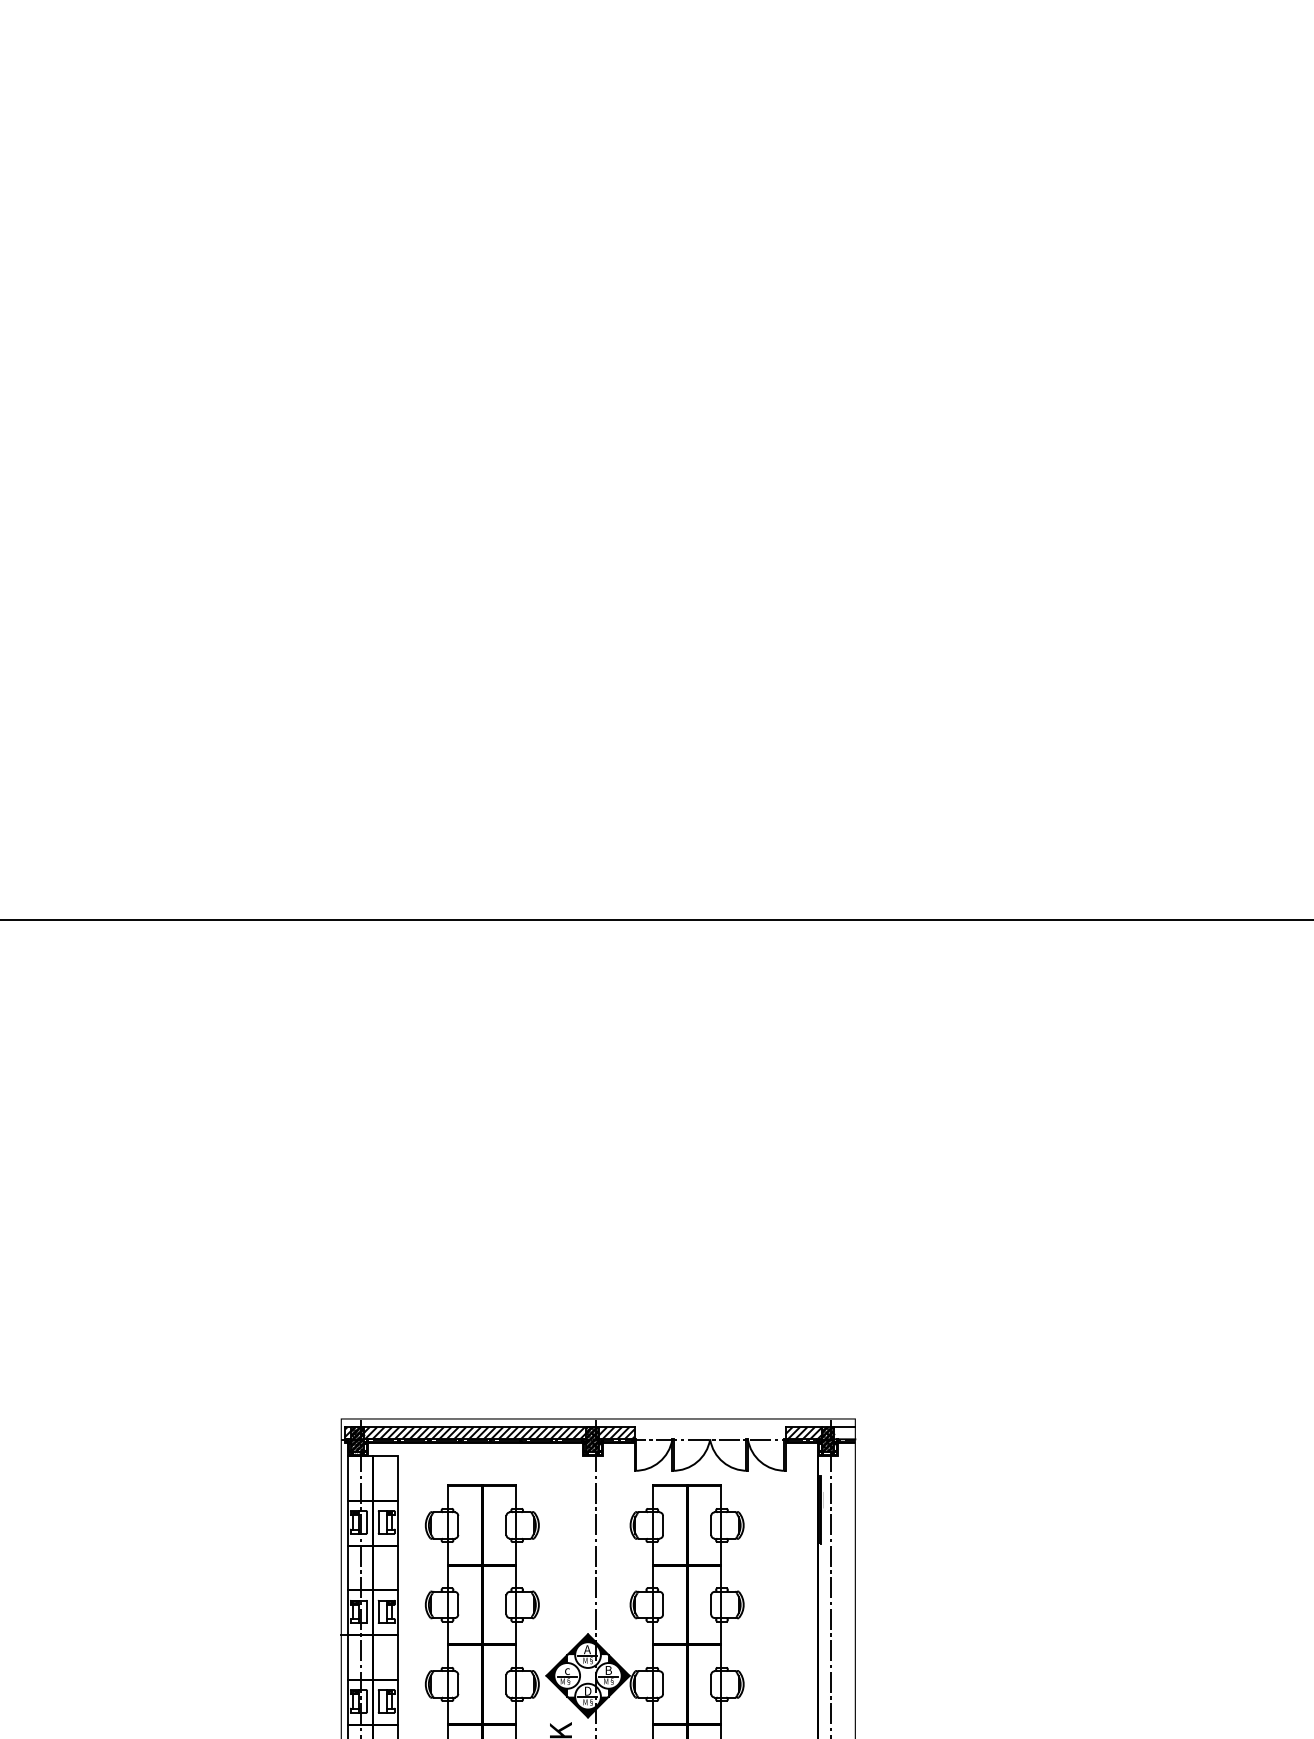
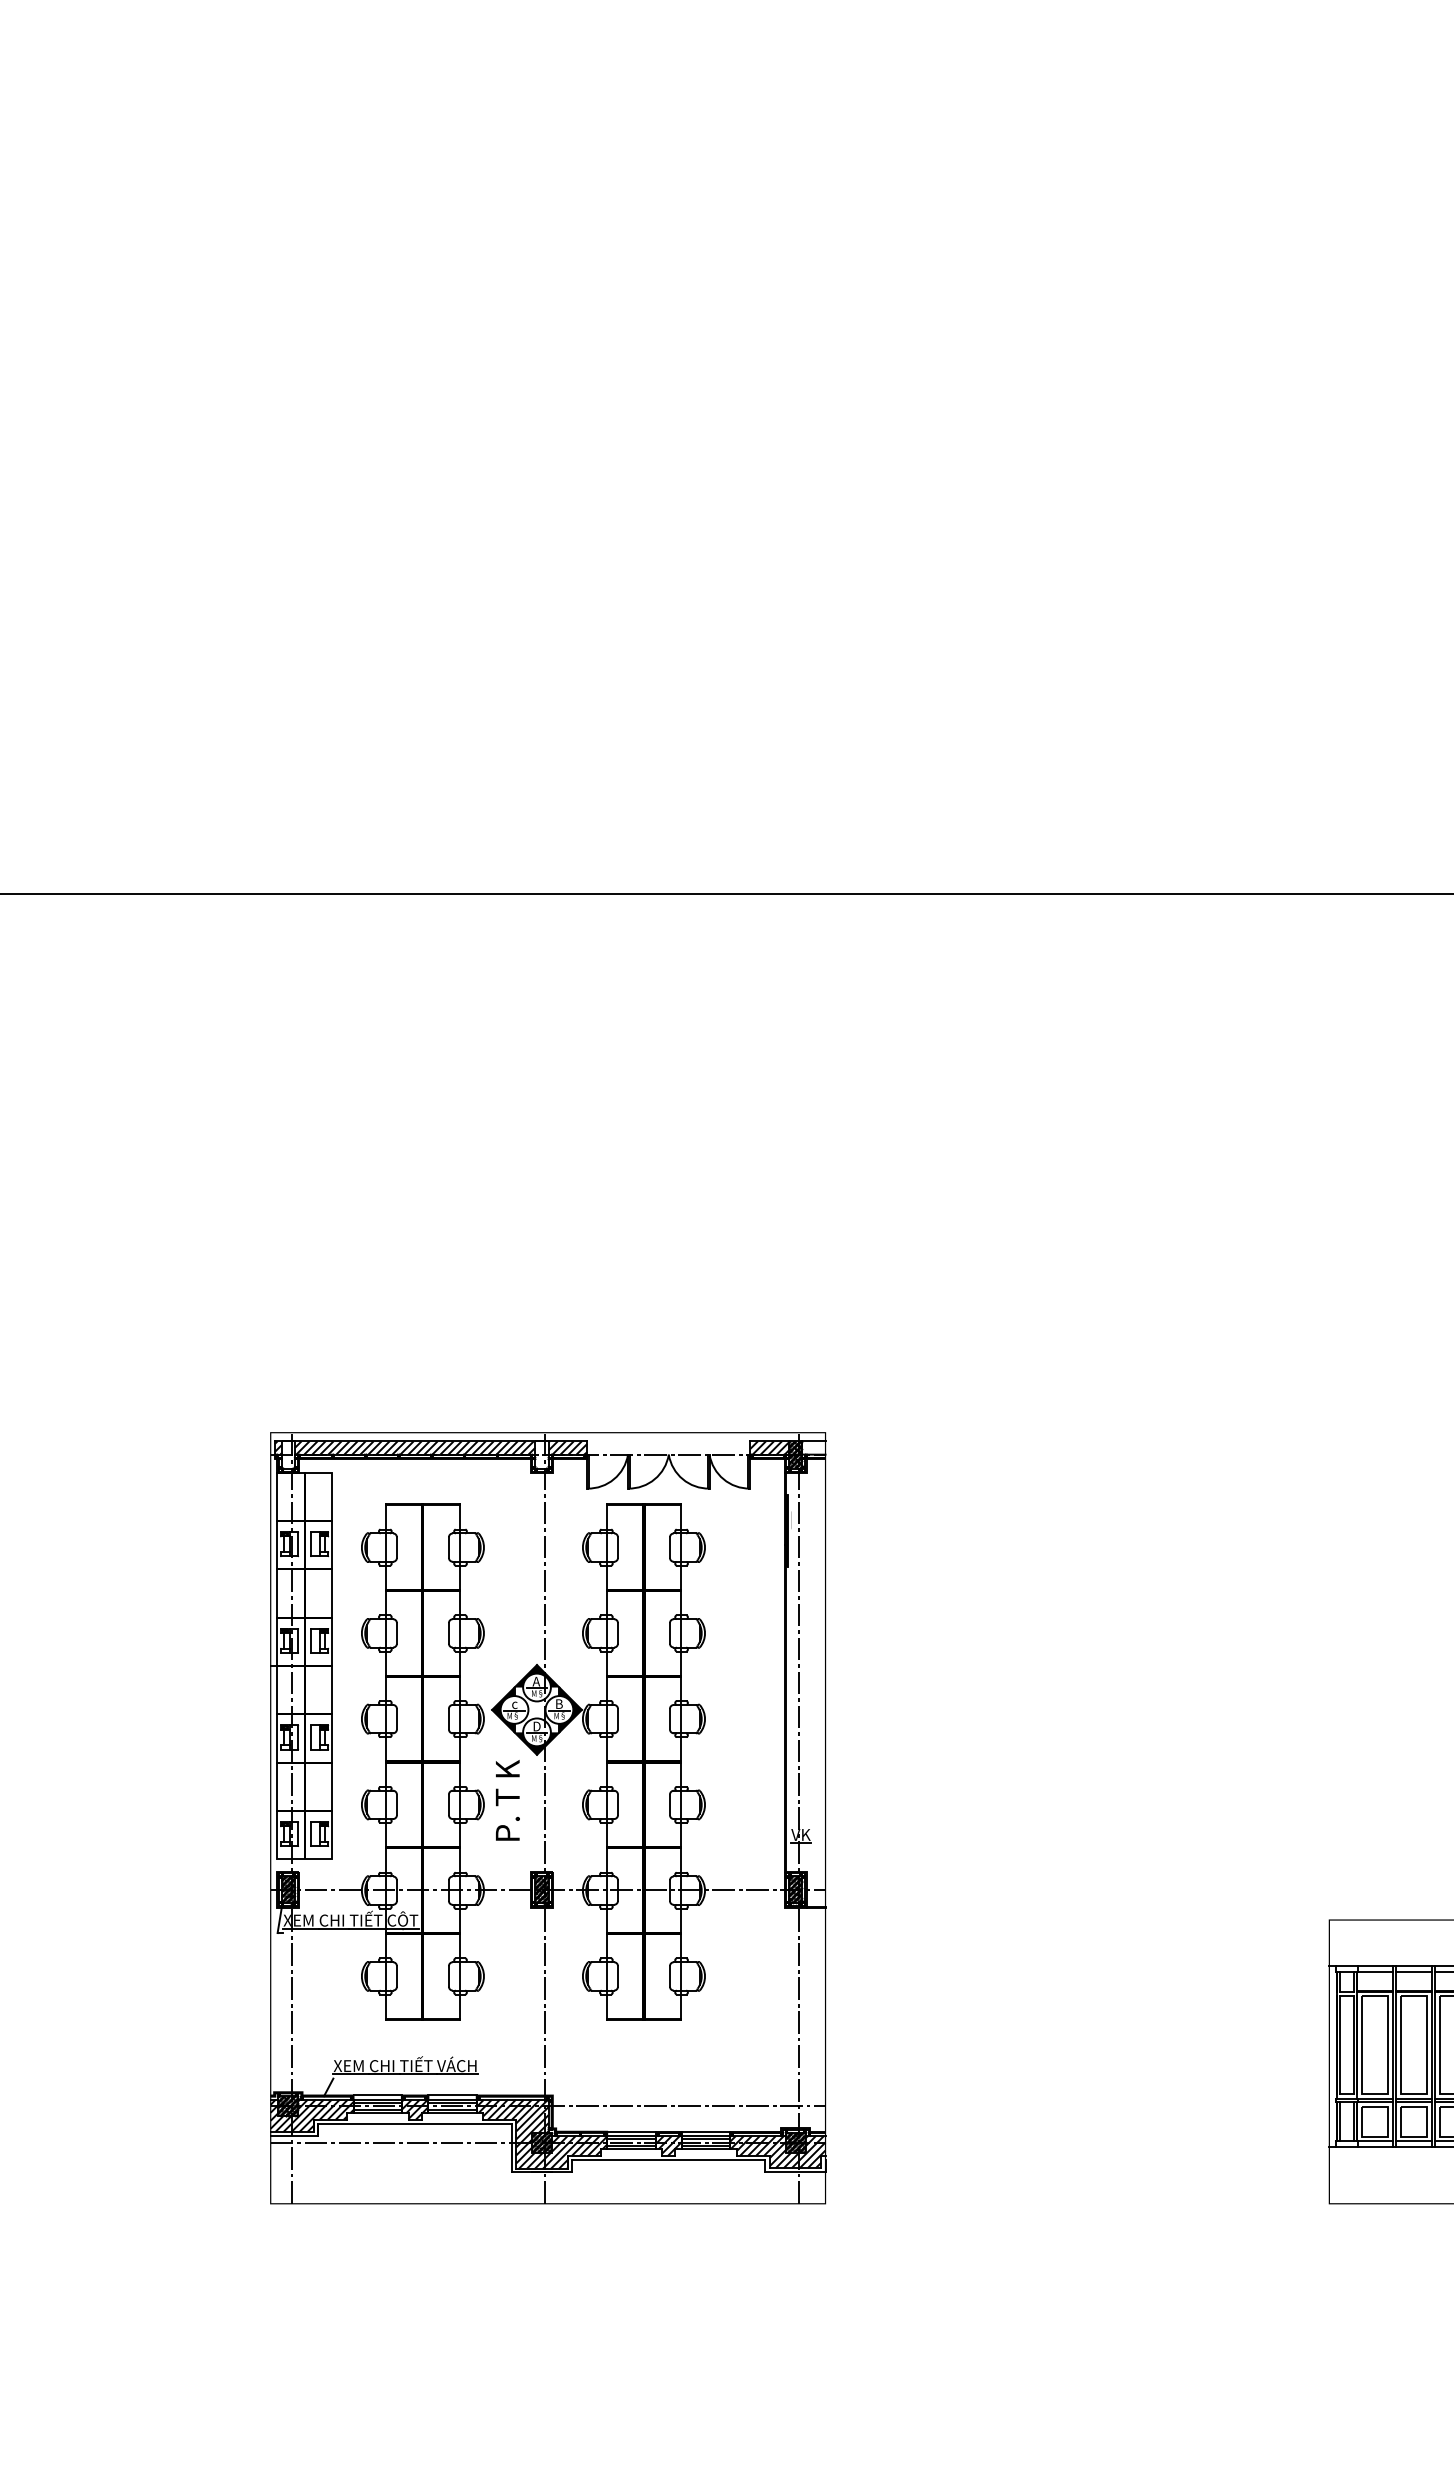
hatch: (356, 1439) -> (287, 1454), removed
hatch: (592, 1439) -> (541, 1454), removed

